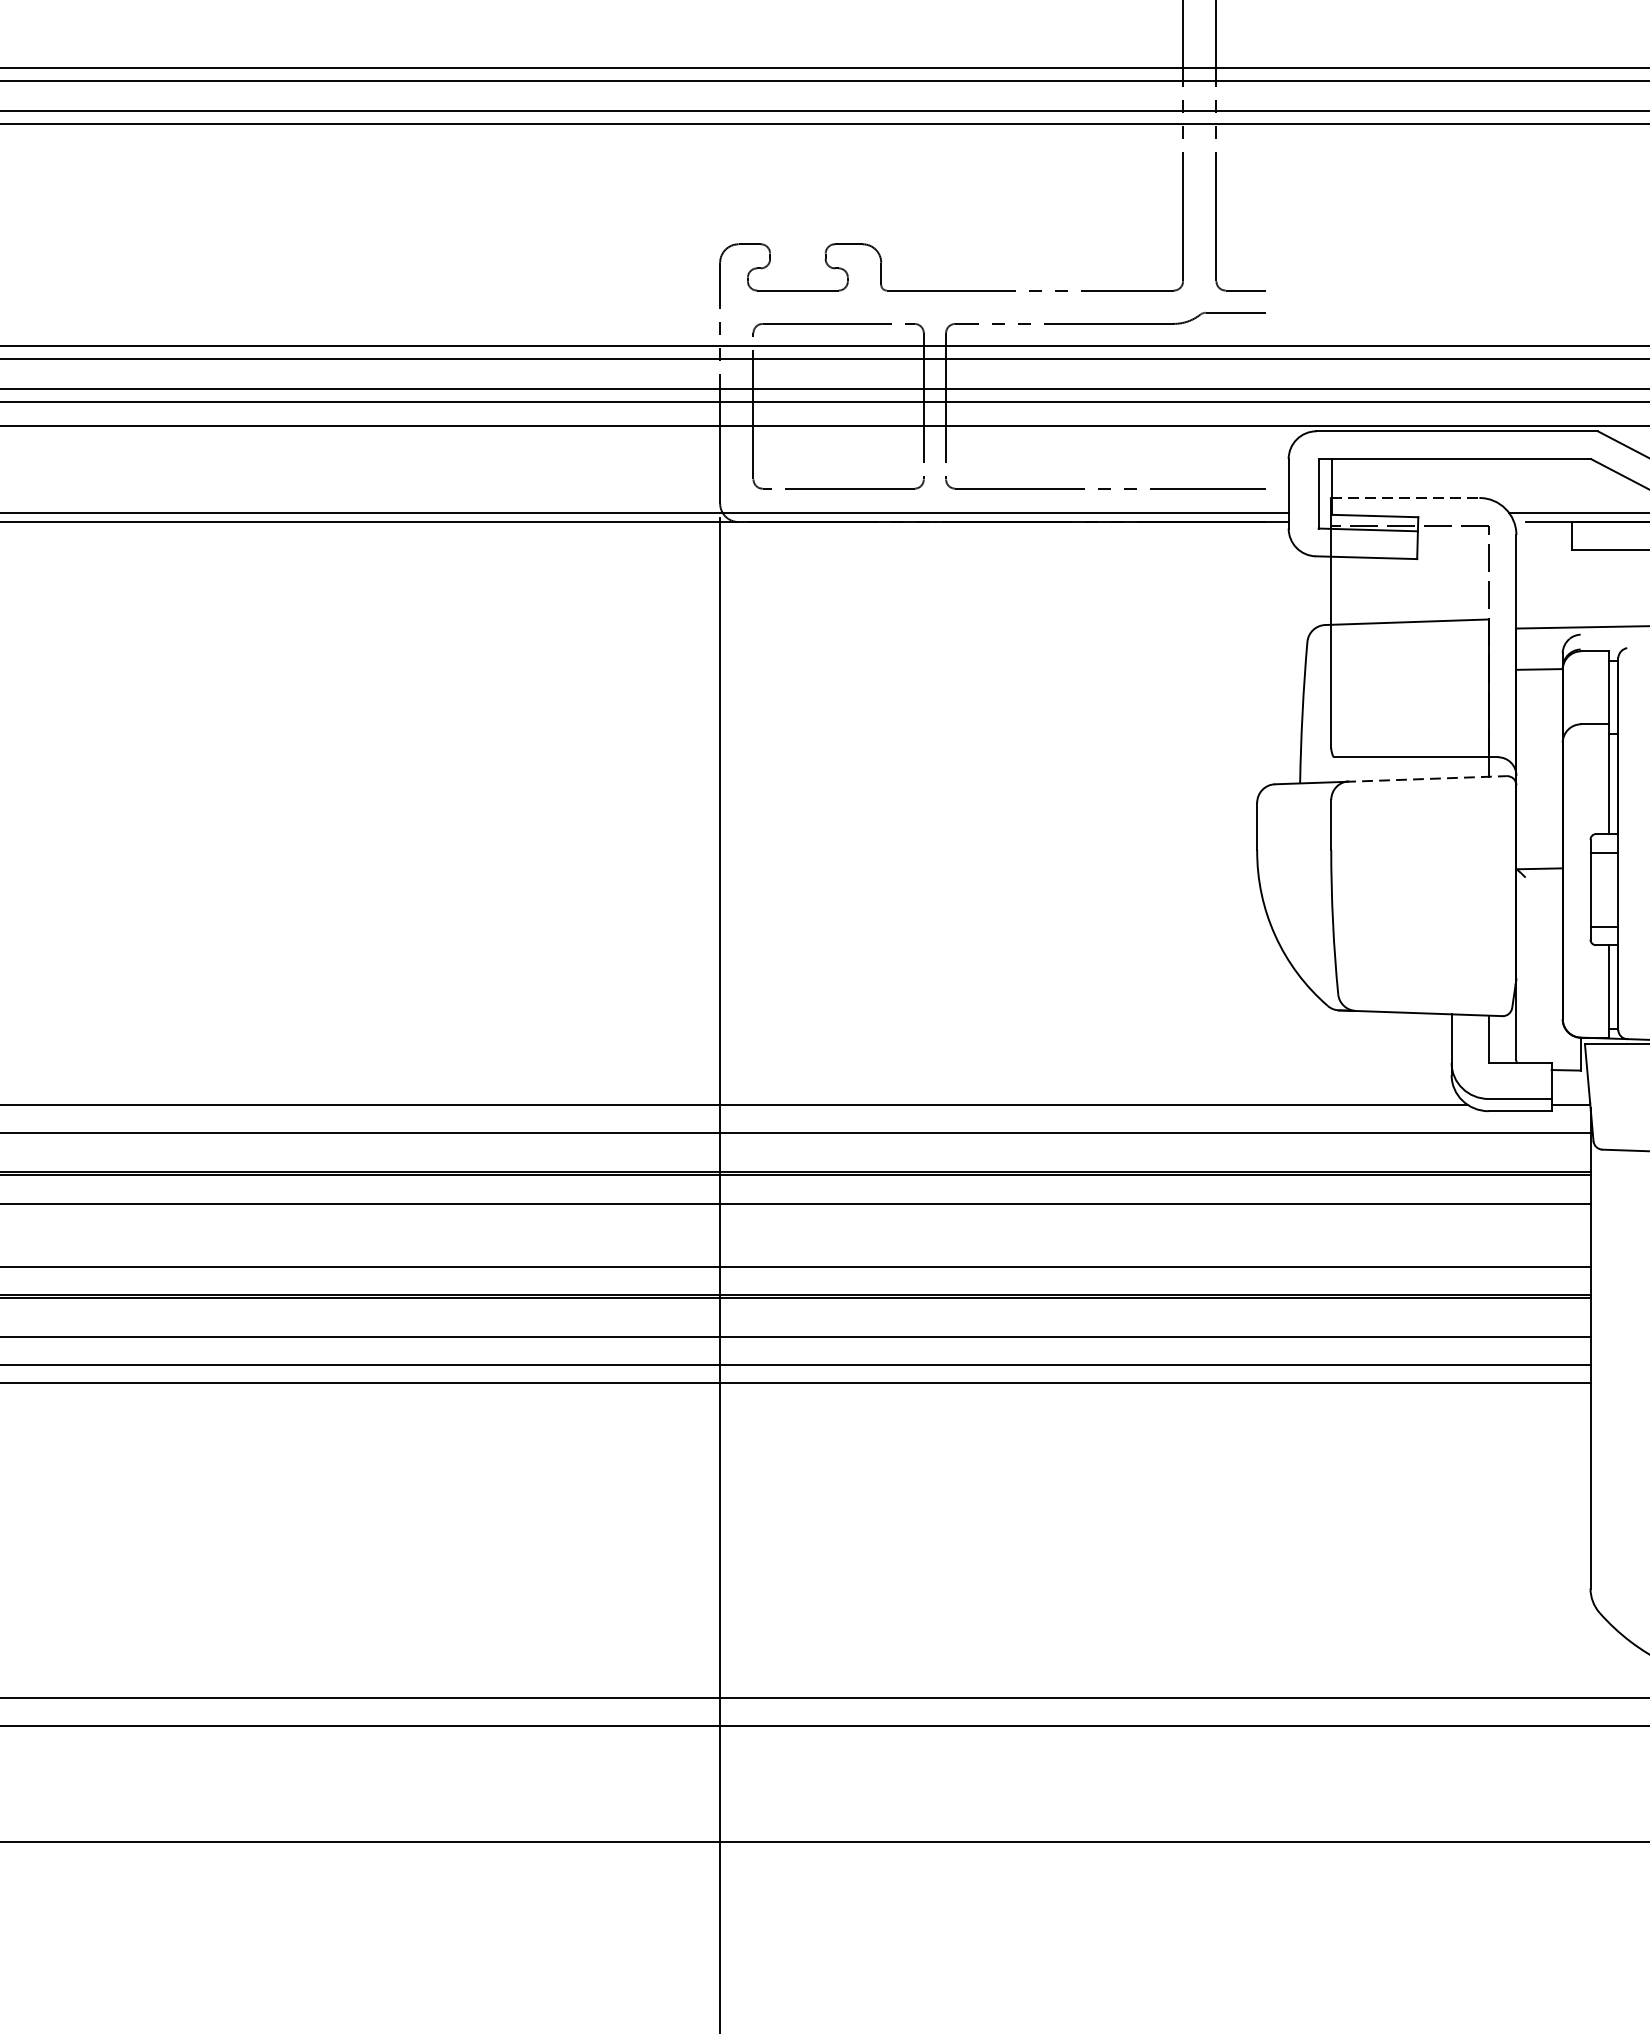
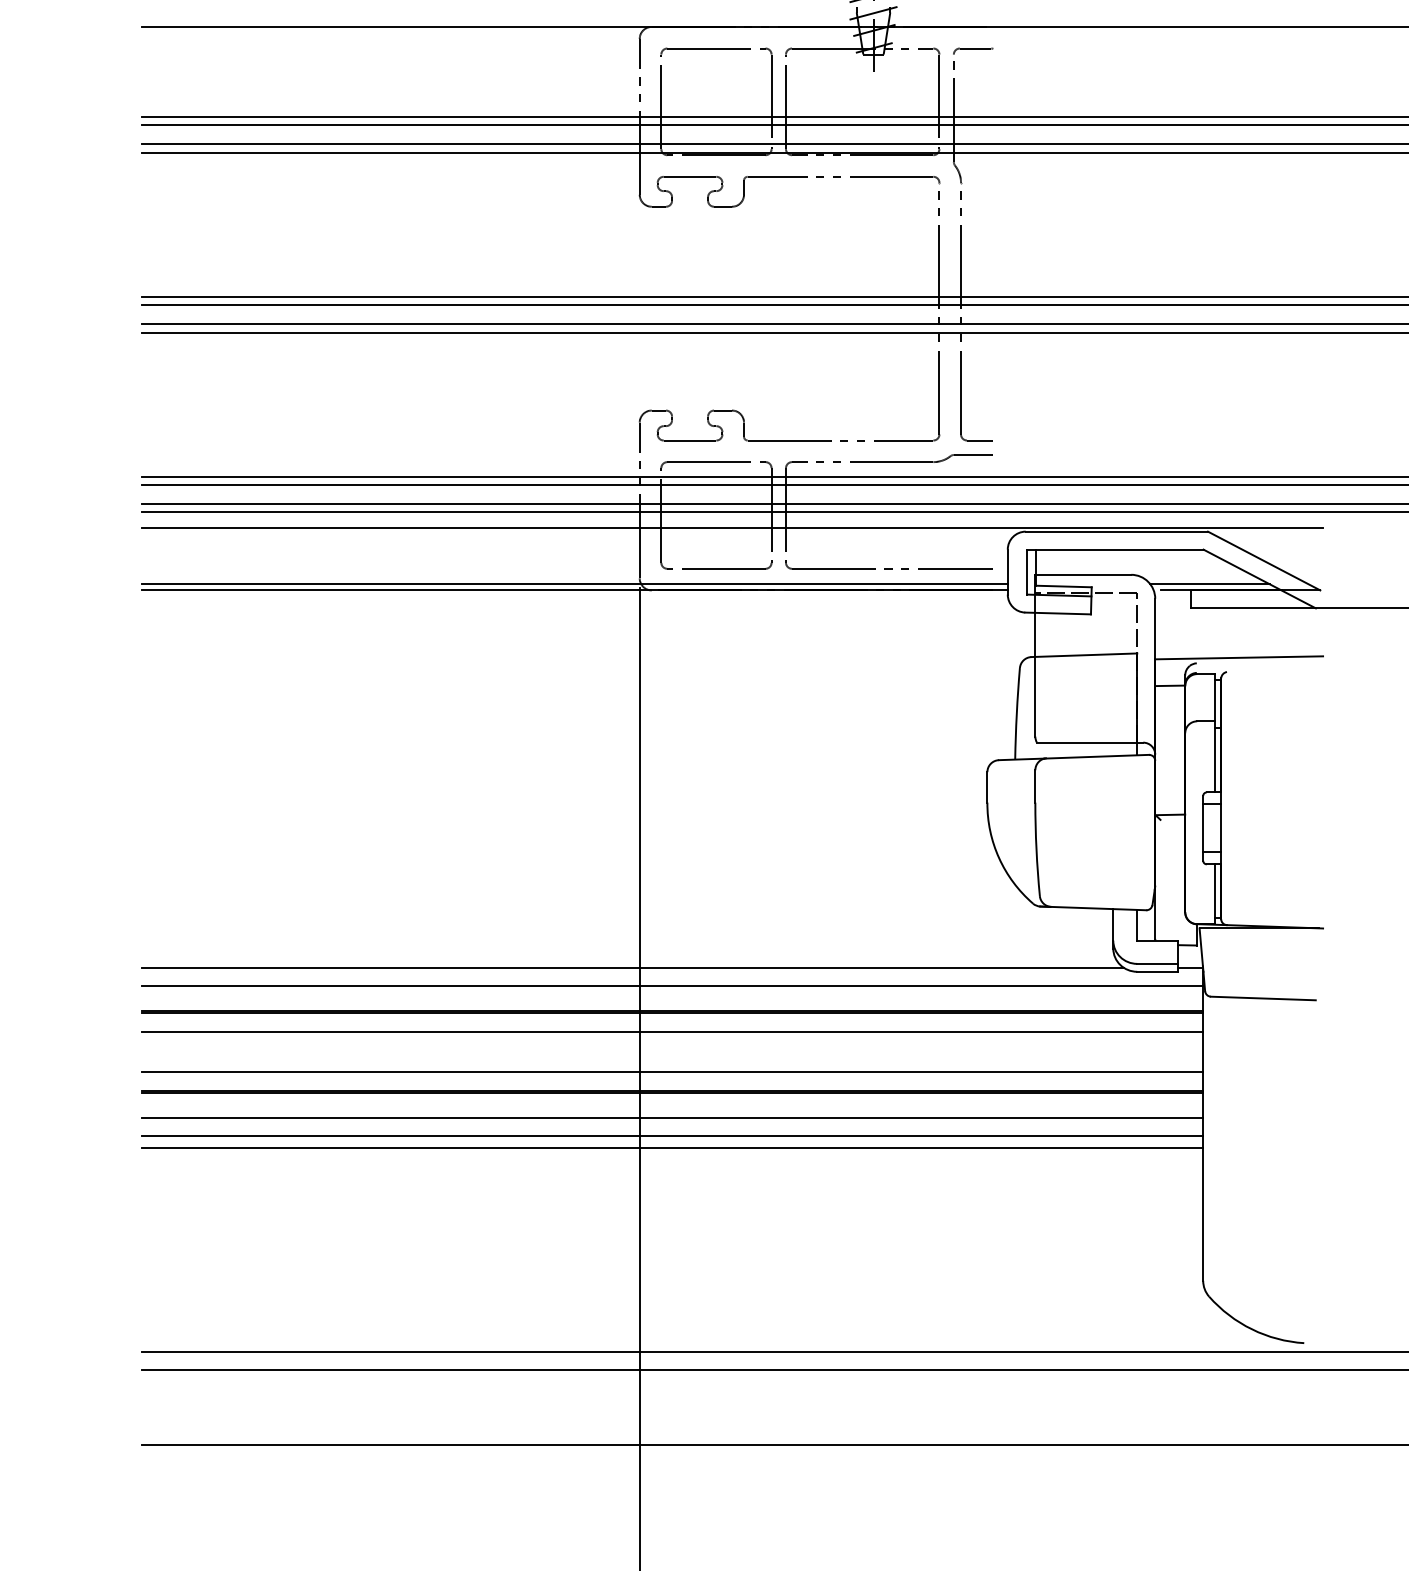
line: (1405, 497) -> (1083, 574), dashed -> solid
line: (1427, 778) -> (1097, 756), dashed -> solid

